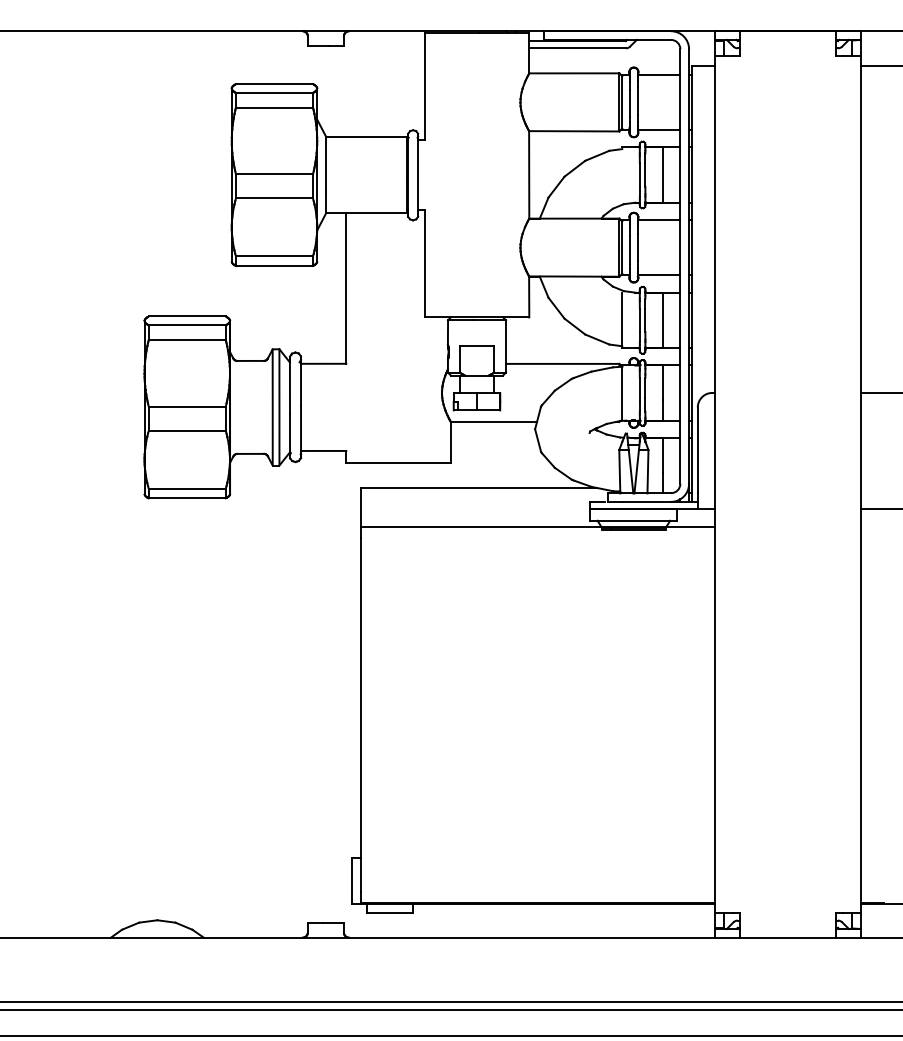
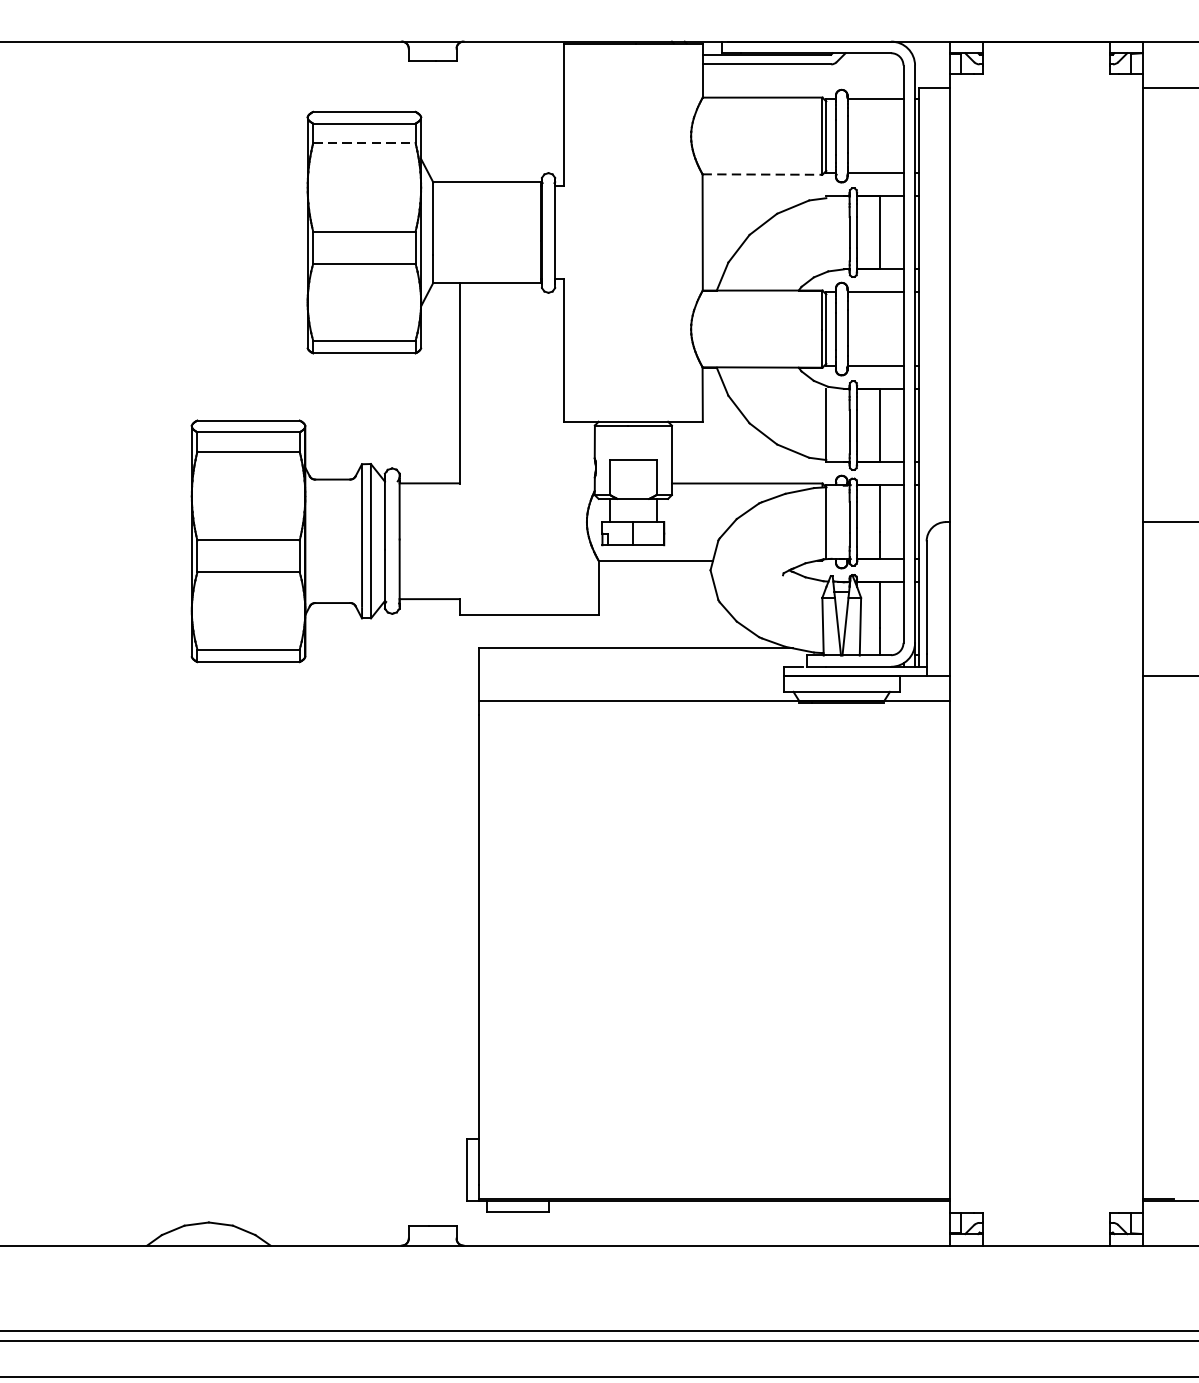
line: (274, 107) -> (364, 142), solid -> dashed
line: (574, 131) -> (762, 174), solid -> dashed

